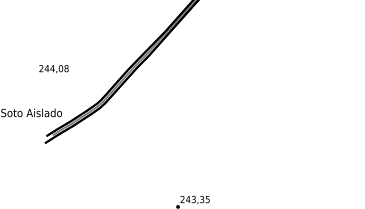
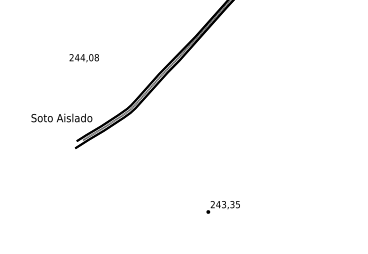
text: (53, 69) -> (83, 58), moved

